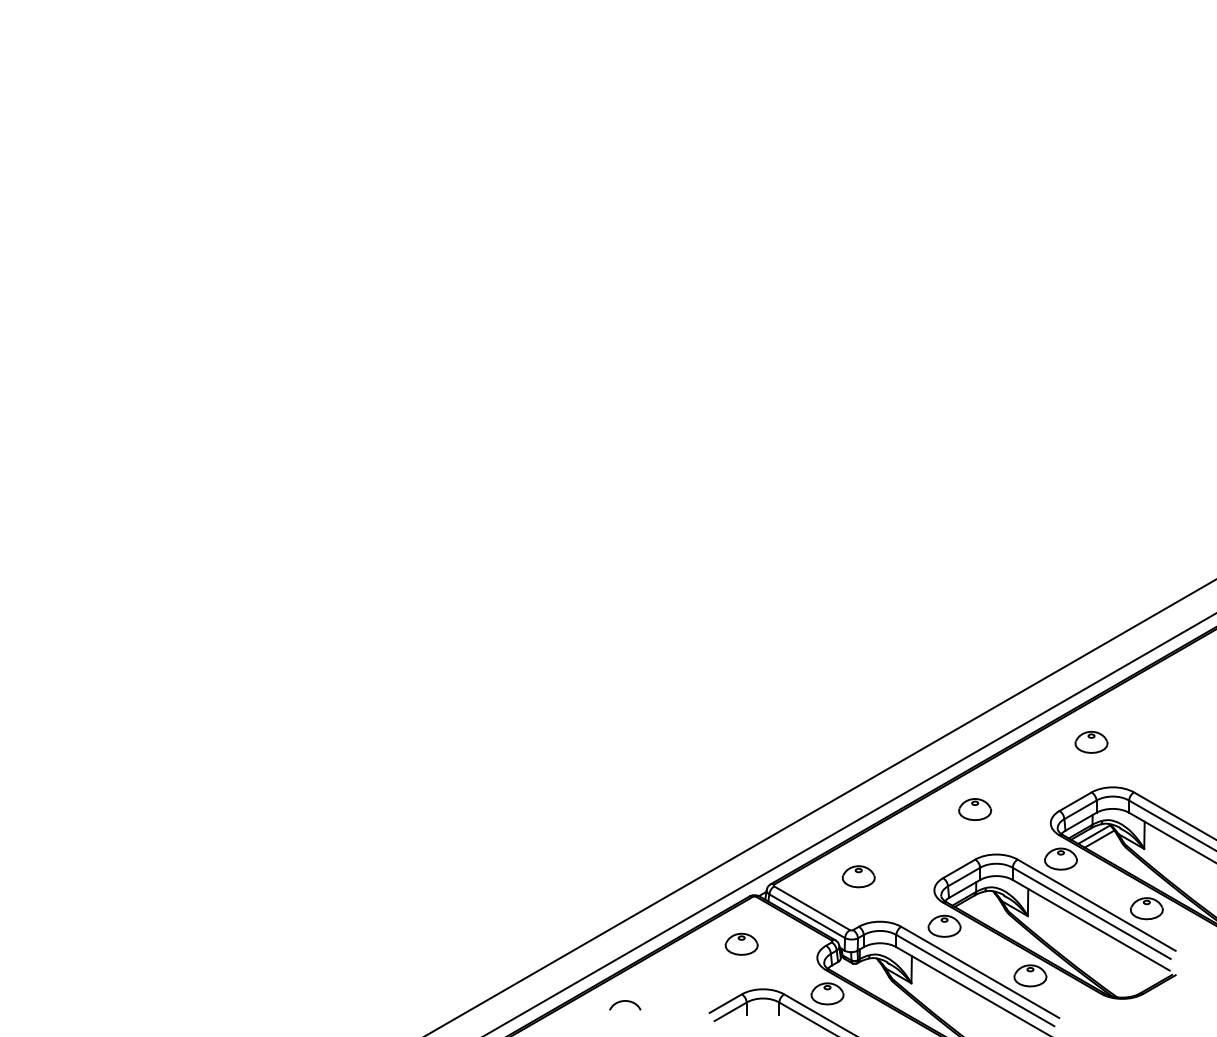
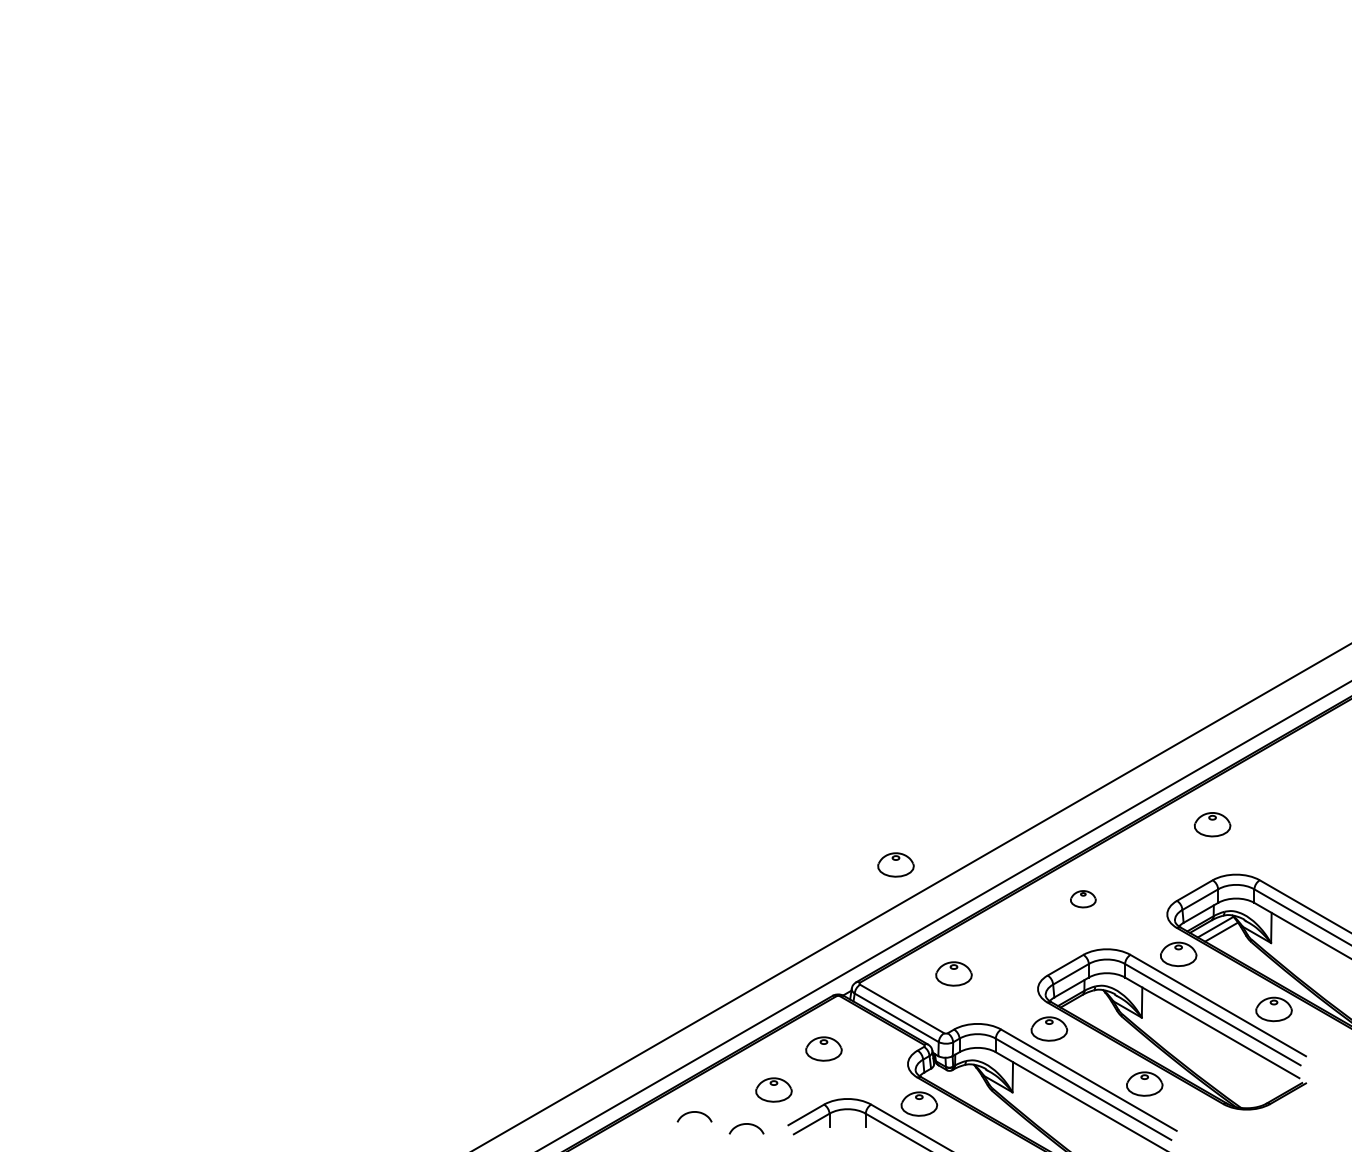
part: (806, 778) -> (895, 864), added
part: (975, 808) -> (1083, 898), size x0.7
part: (696, 980) -> (773, 1089), added
curve: (671, 1012) -> (746, 1124), added

